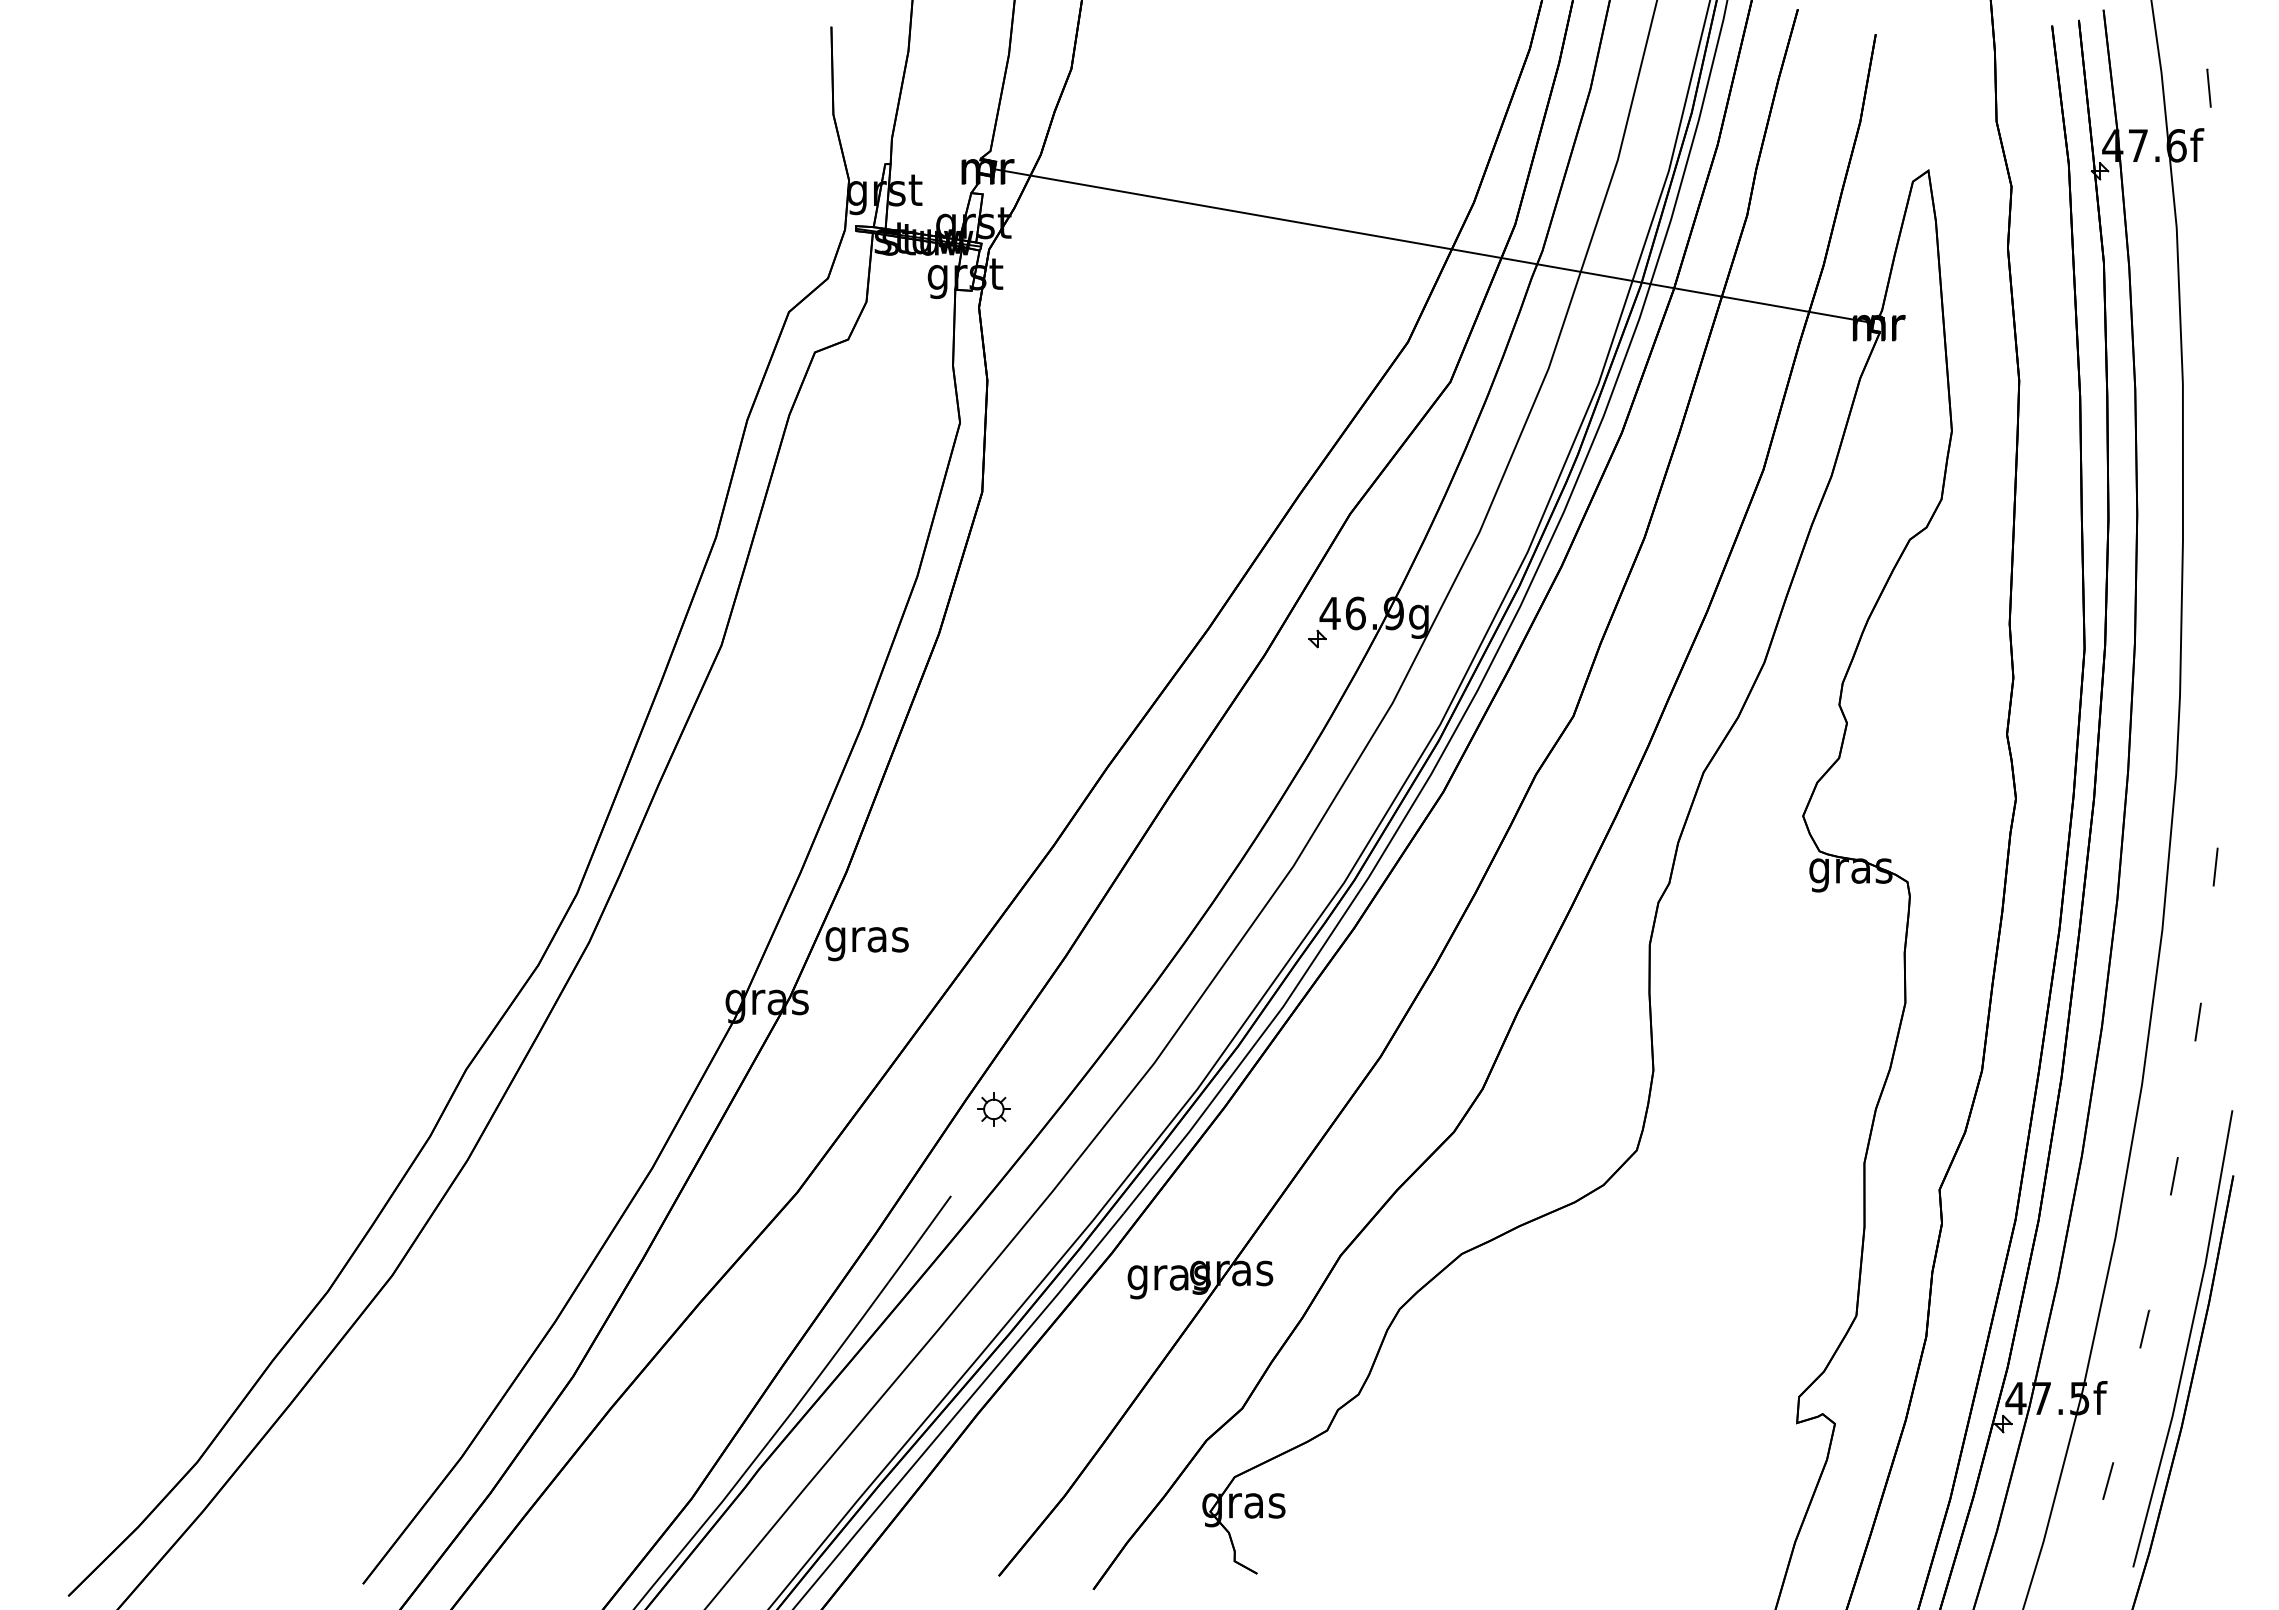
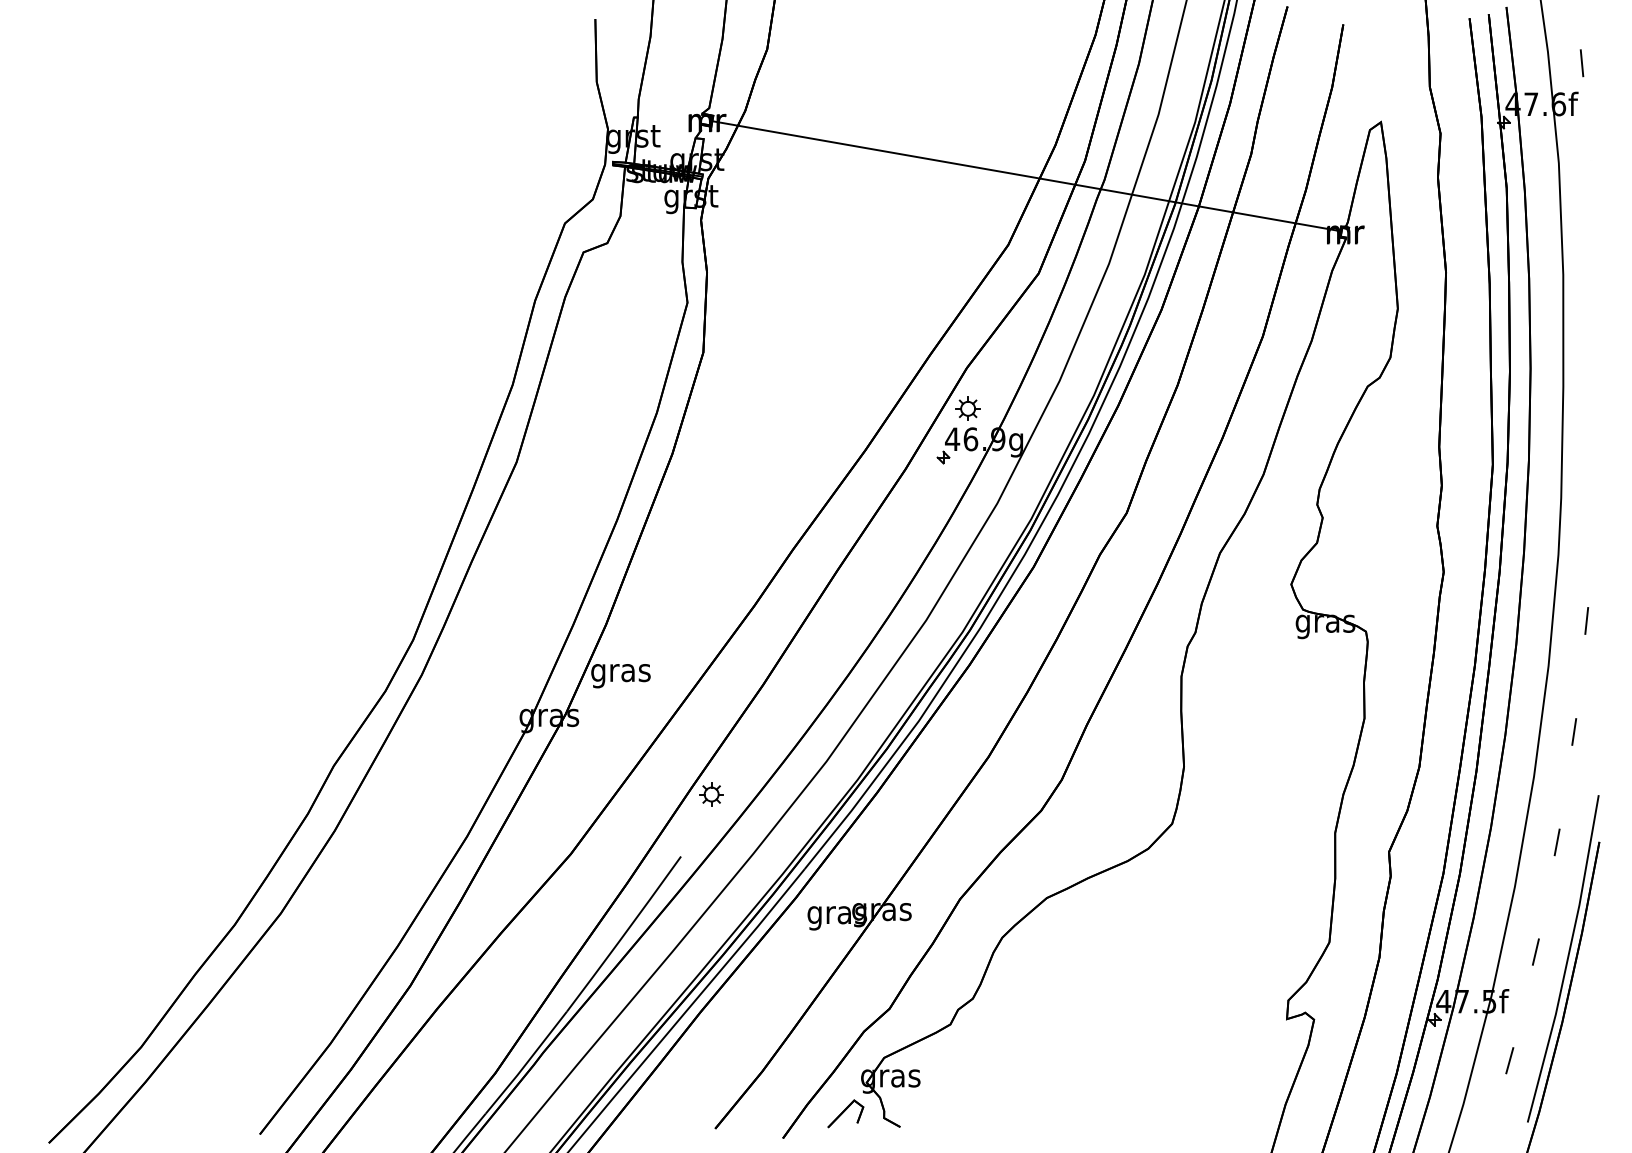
part: (1351, 570) -> (967, 408), added
part: (1180, 1555) -> (845, 1114), added

